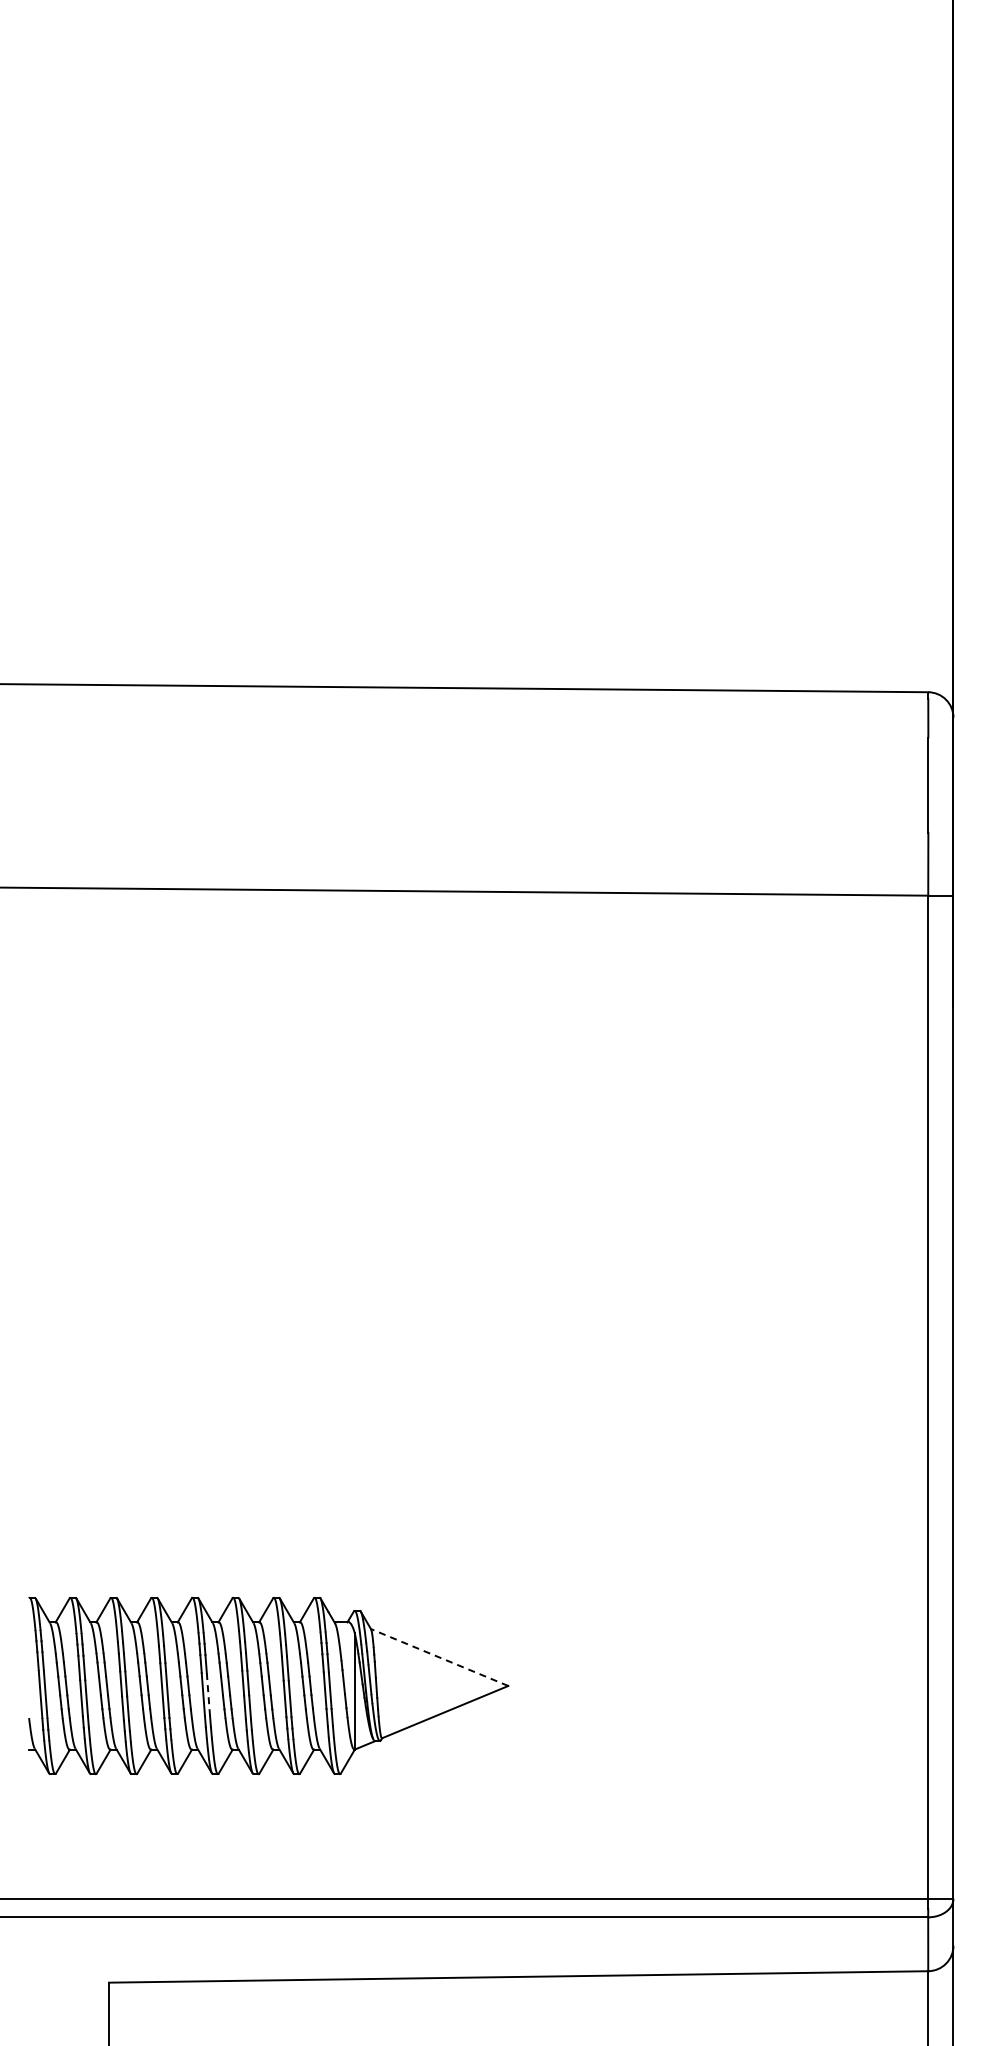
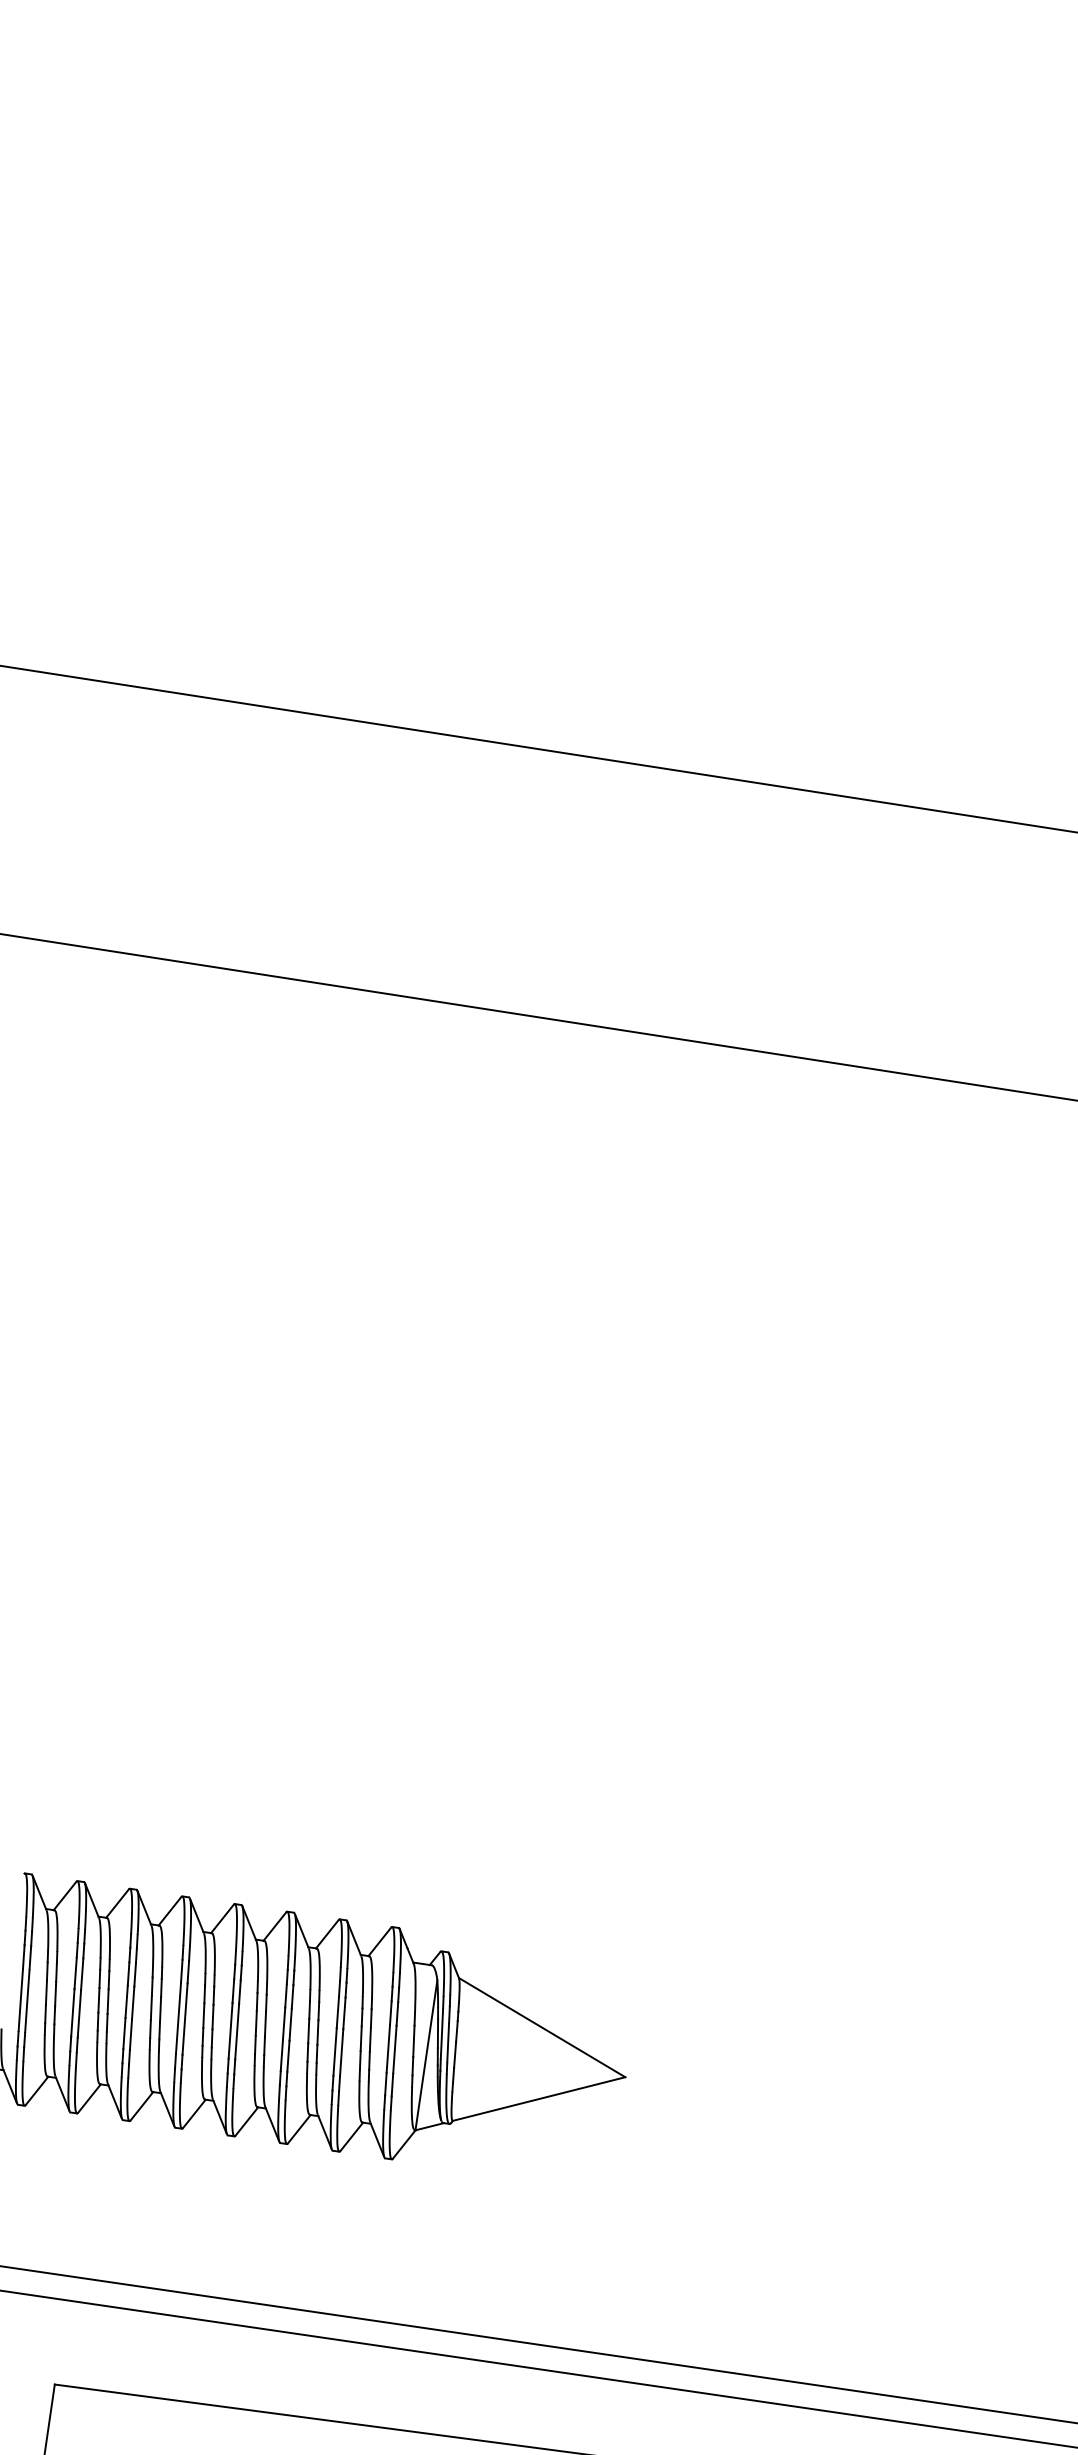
line: (439, 1657) -> (541, 2027), dashed -> solid
line: (208, 1694) -> (237, 2031), dashed -> solid

